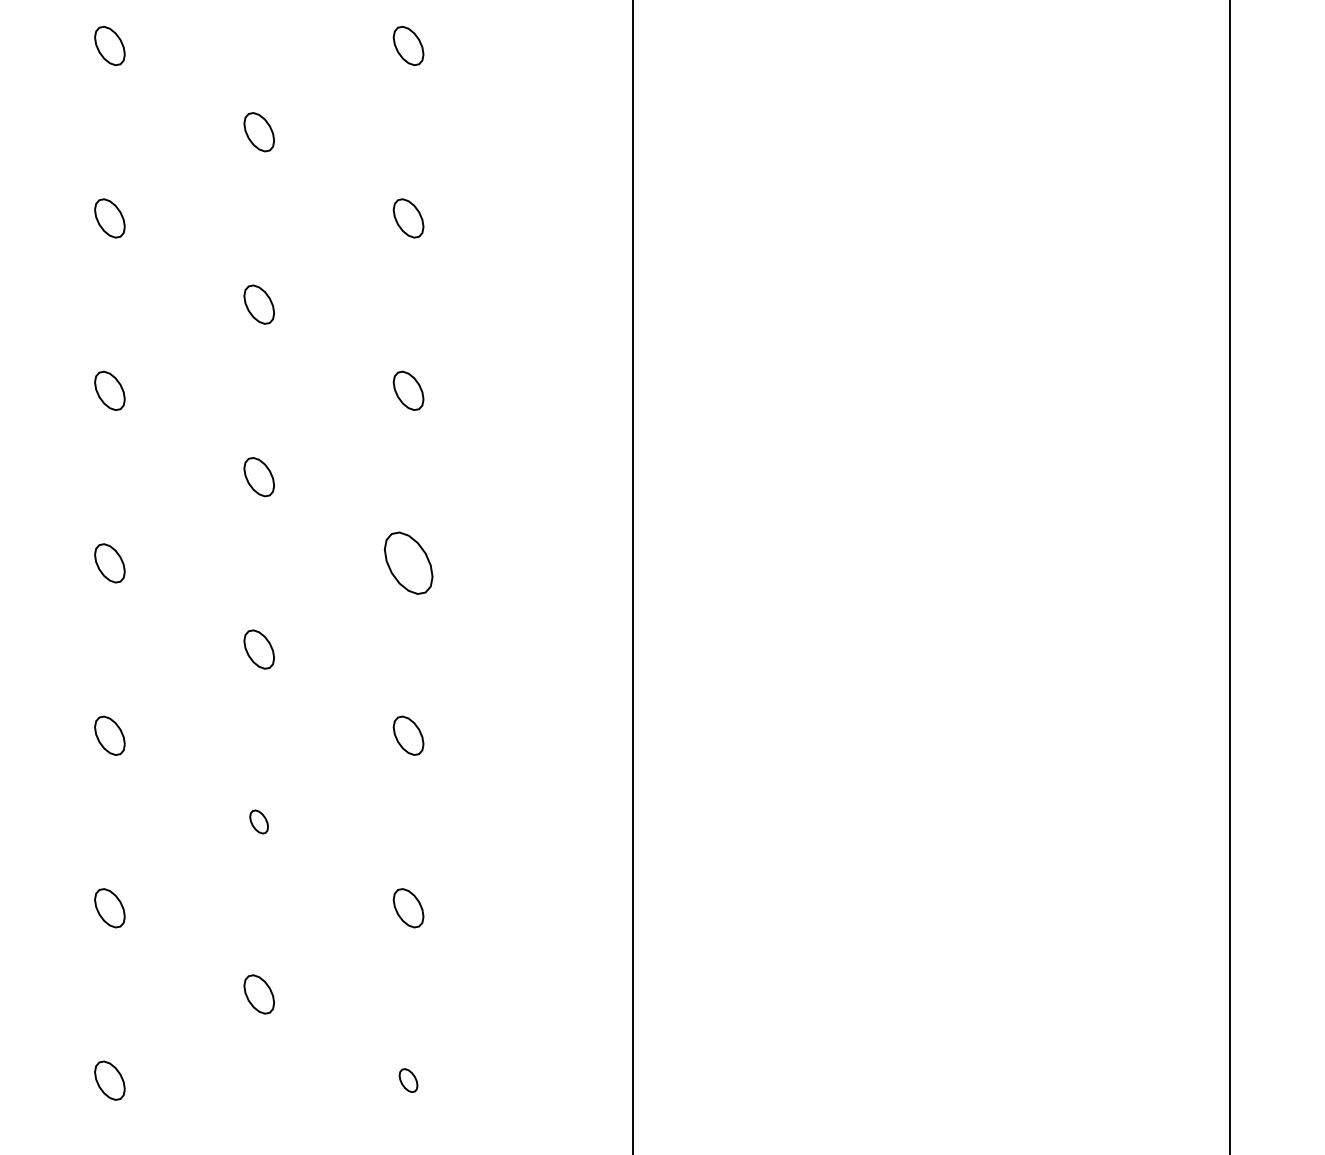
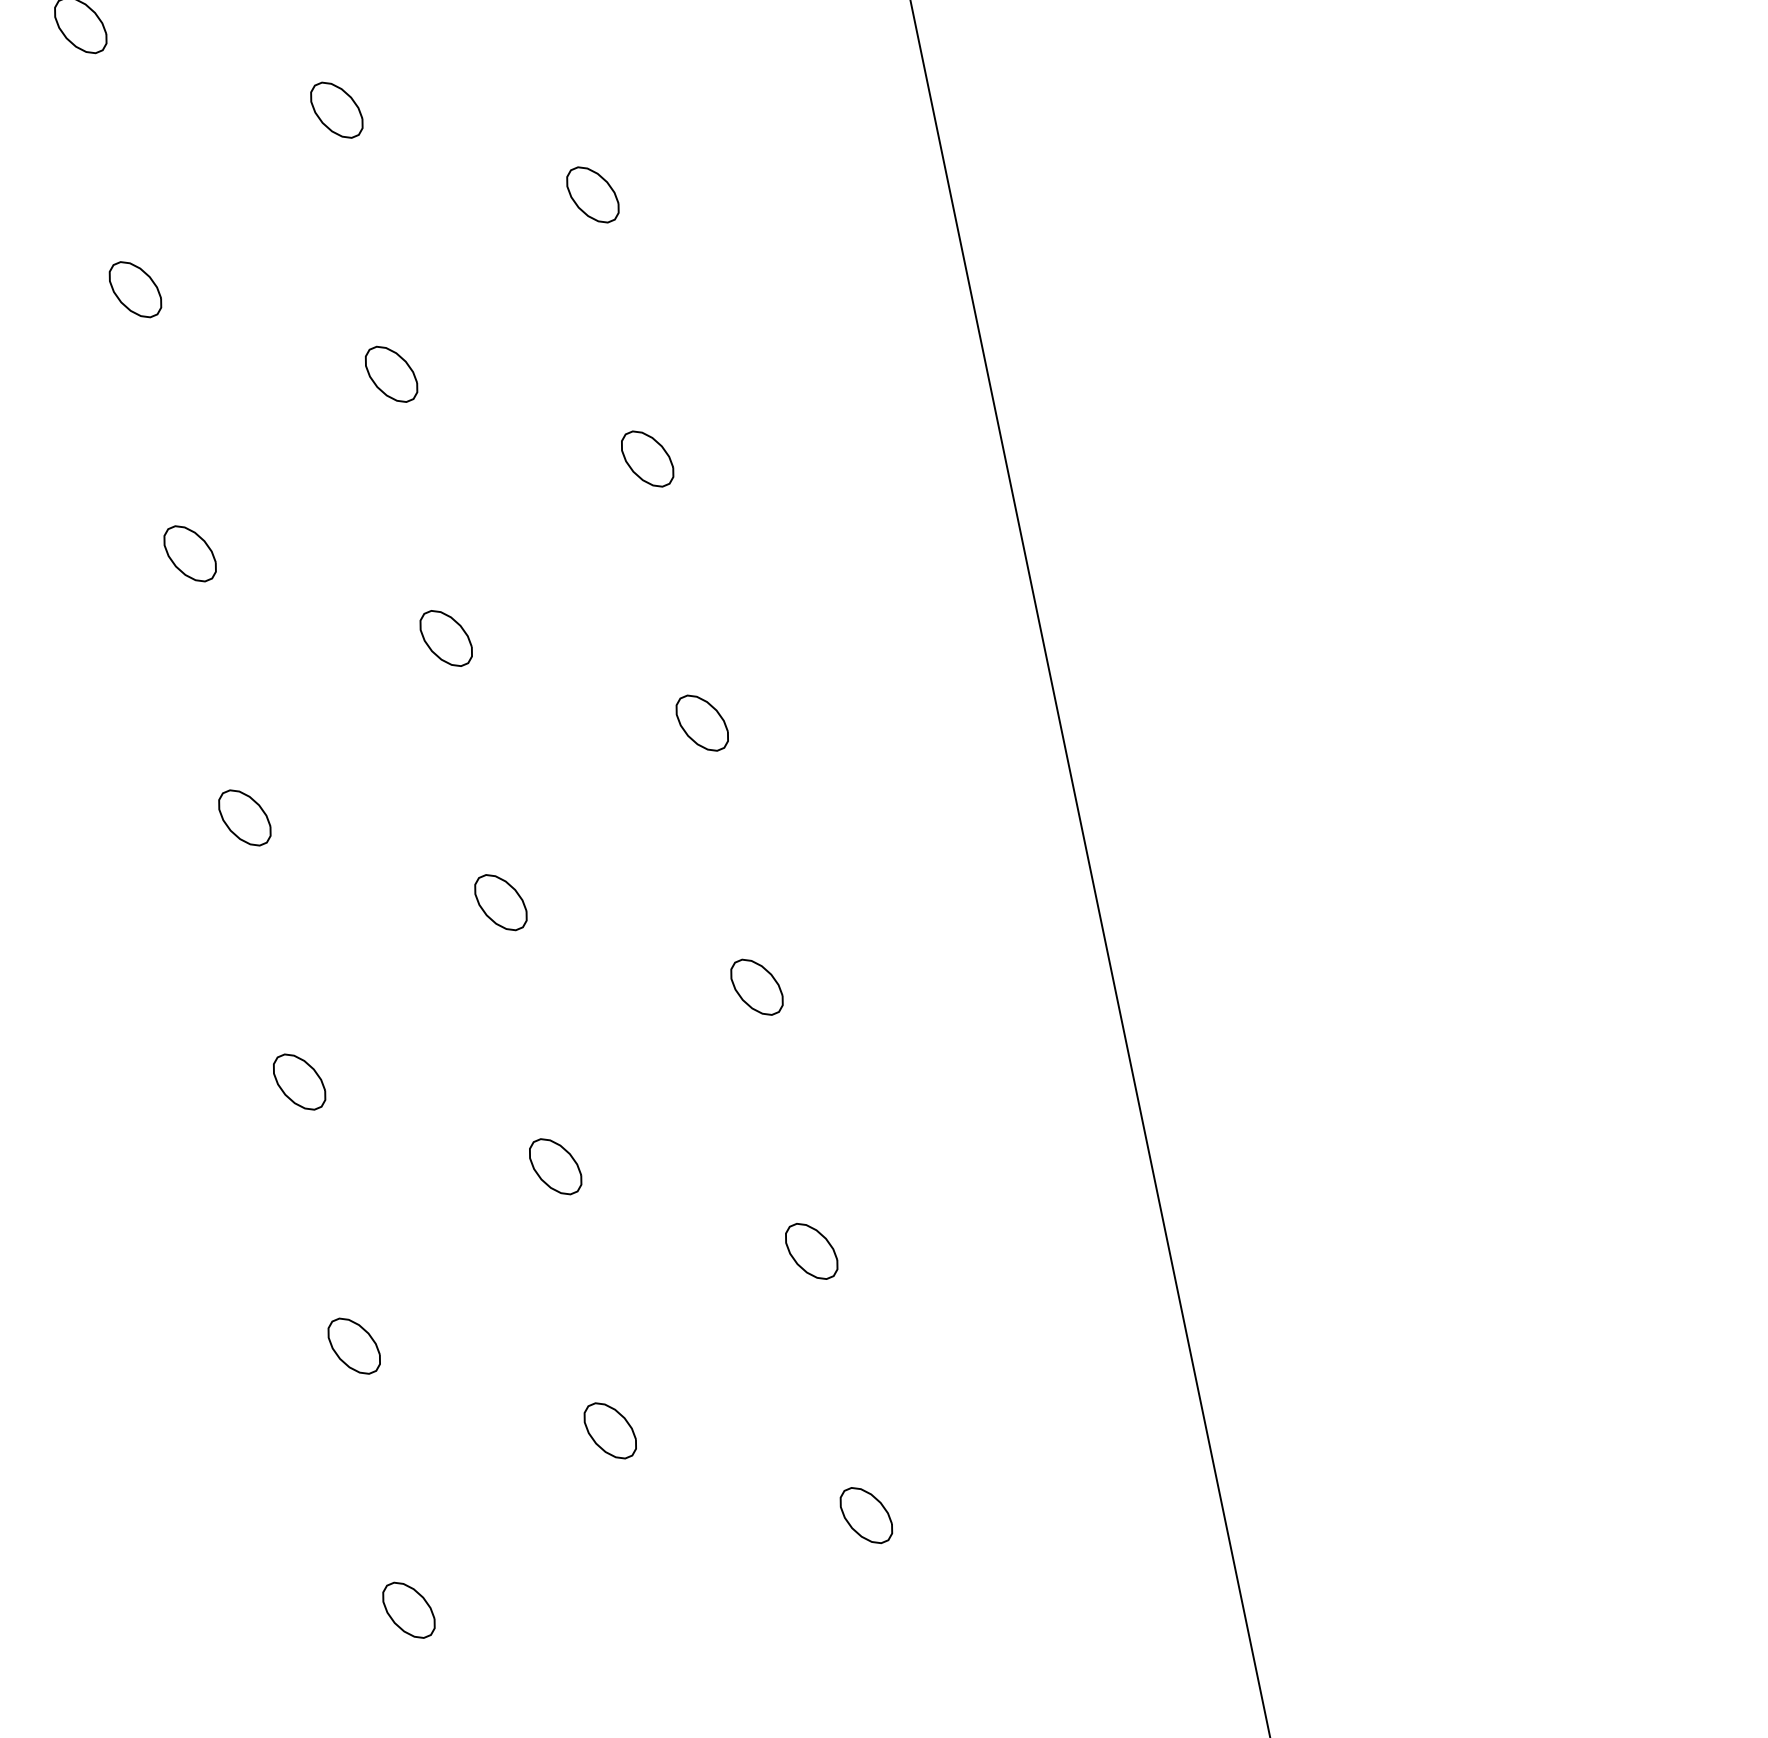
part: (408, 563) -> (702, 723), size x0.62
part: (258, 821) -> (554, 1166), size x1.67
part: (408, 1080) -> (866, 1515), size x1.67

